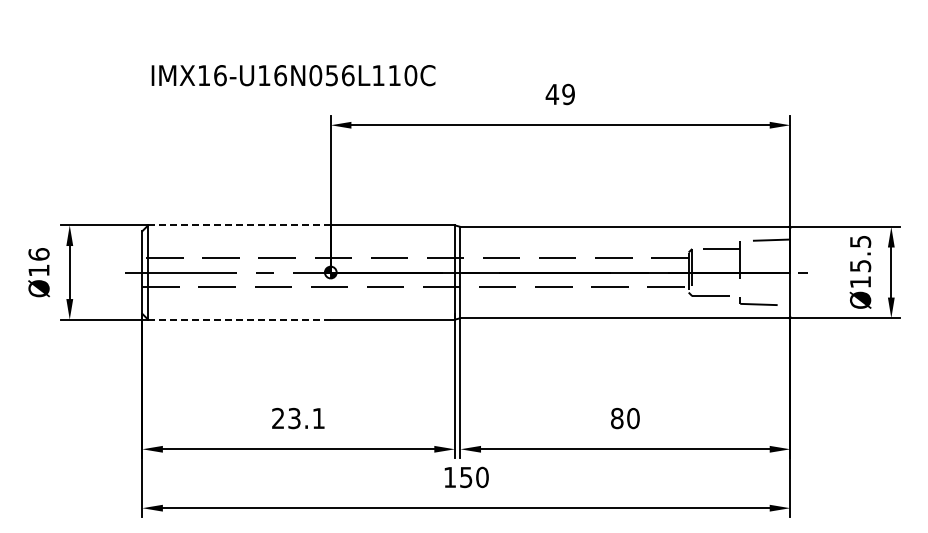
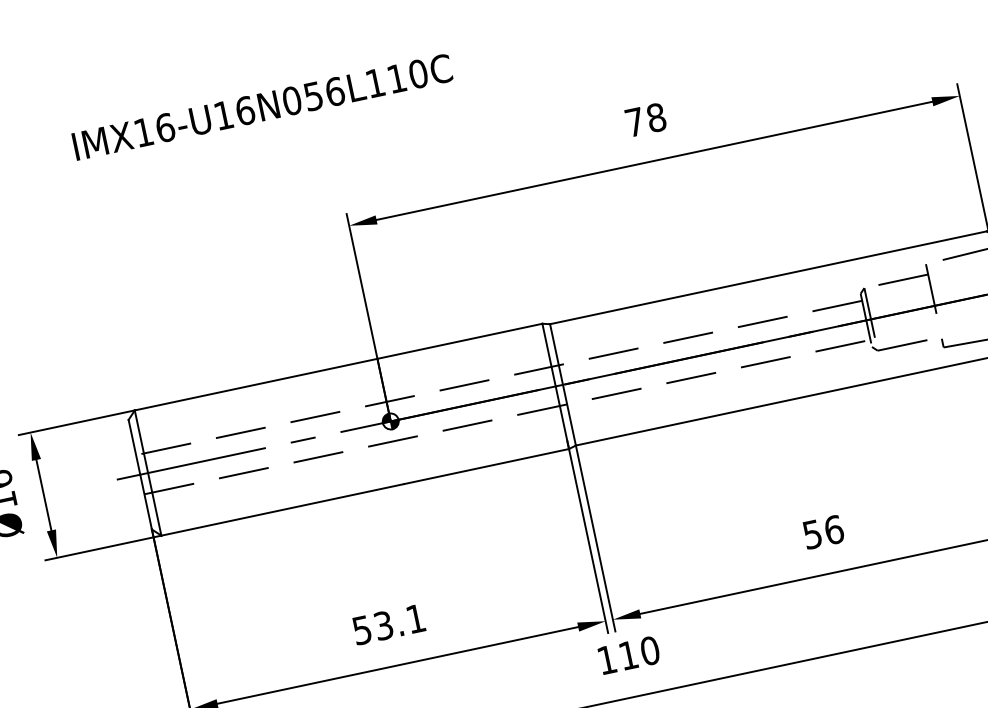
text: (293, 75) -> (262, 107), moved
text: (559, 94) -> (644, 120), 49 -> 78
line: (238, 225) -> (254, 385), dashed -> solid
line: (239, 319) -> (282, 509), dashed -> solid
text: (278, 418) -> (362, 630), 23.1 -> 53.1
text: (625, 418) -> (823, 532), 80 -> 56
text: (466, 477) -> (628, 655), 150 -> 110

